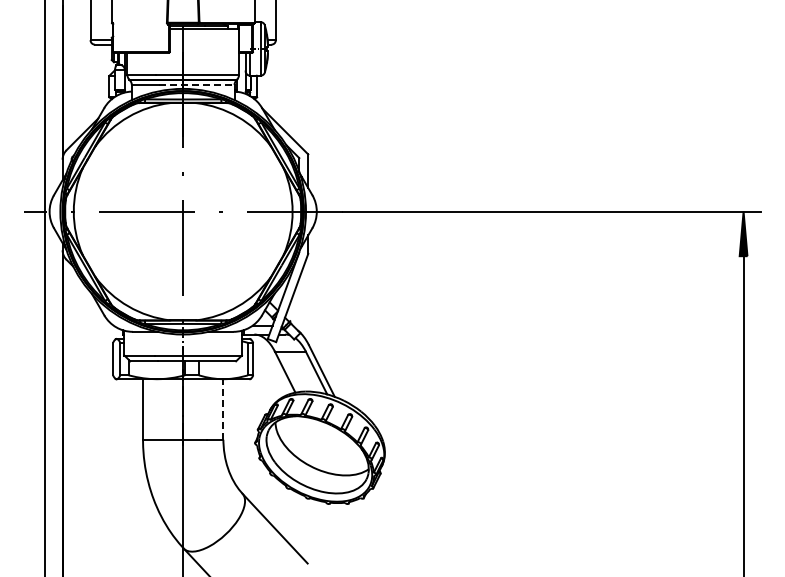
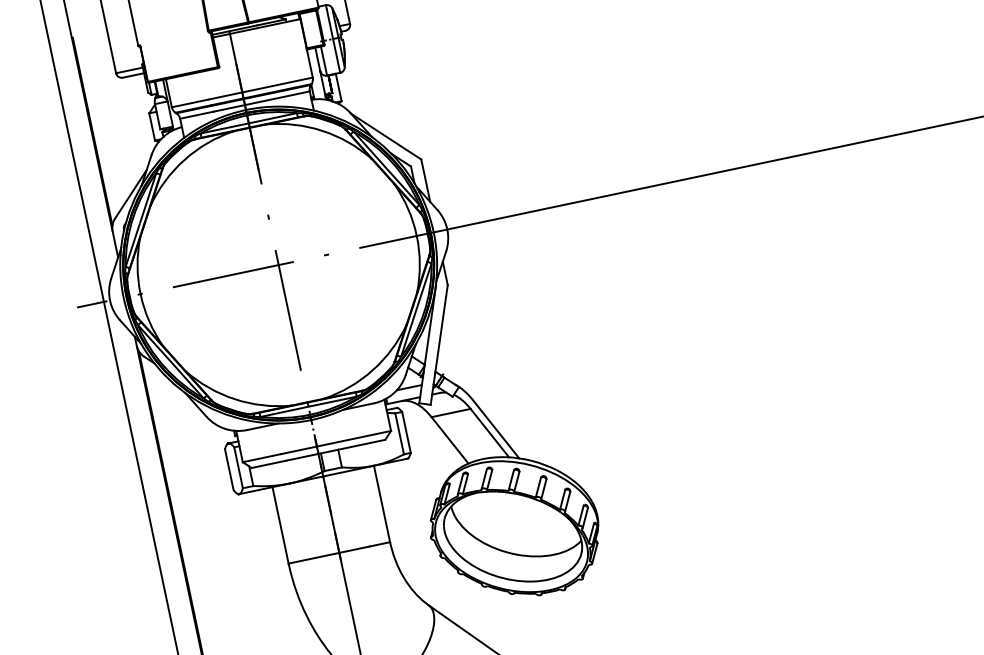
line: (196, 84) -> (261, 100), dashed -> solid
line: (223, 408) -> (381, 502), dashed -> solid

